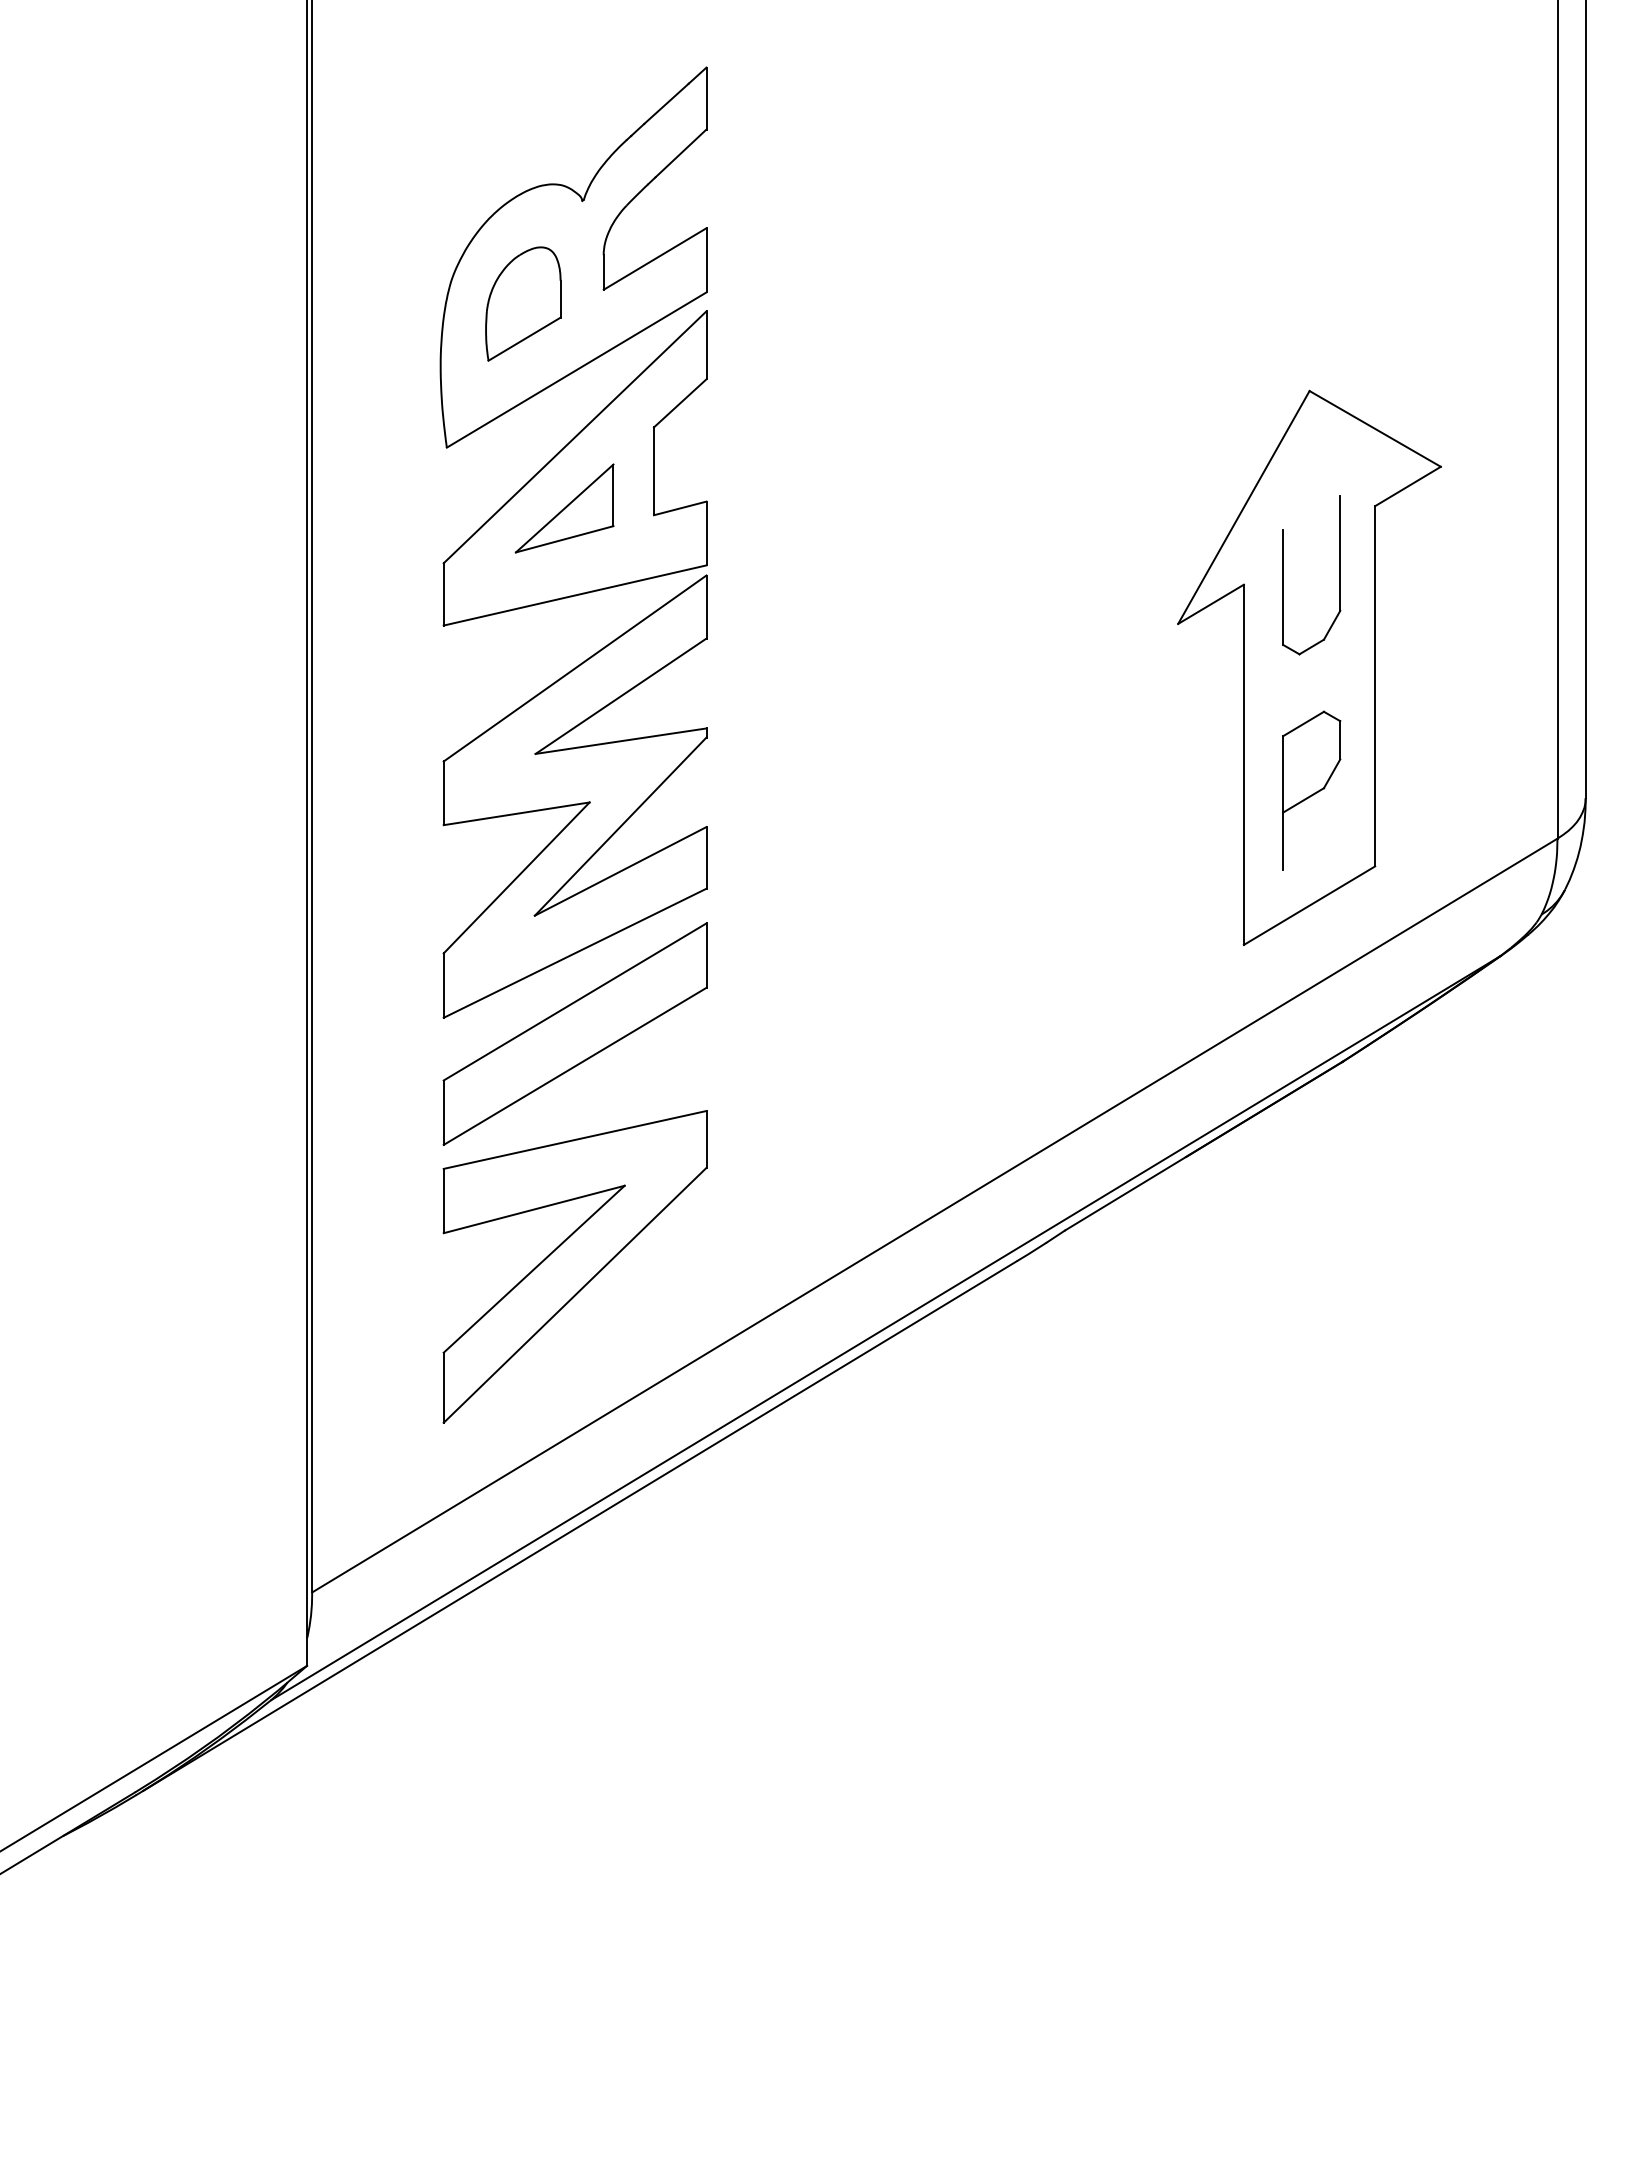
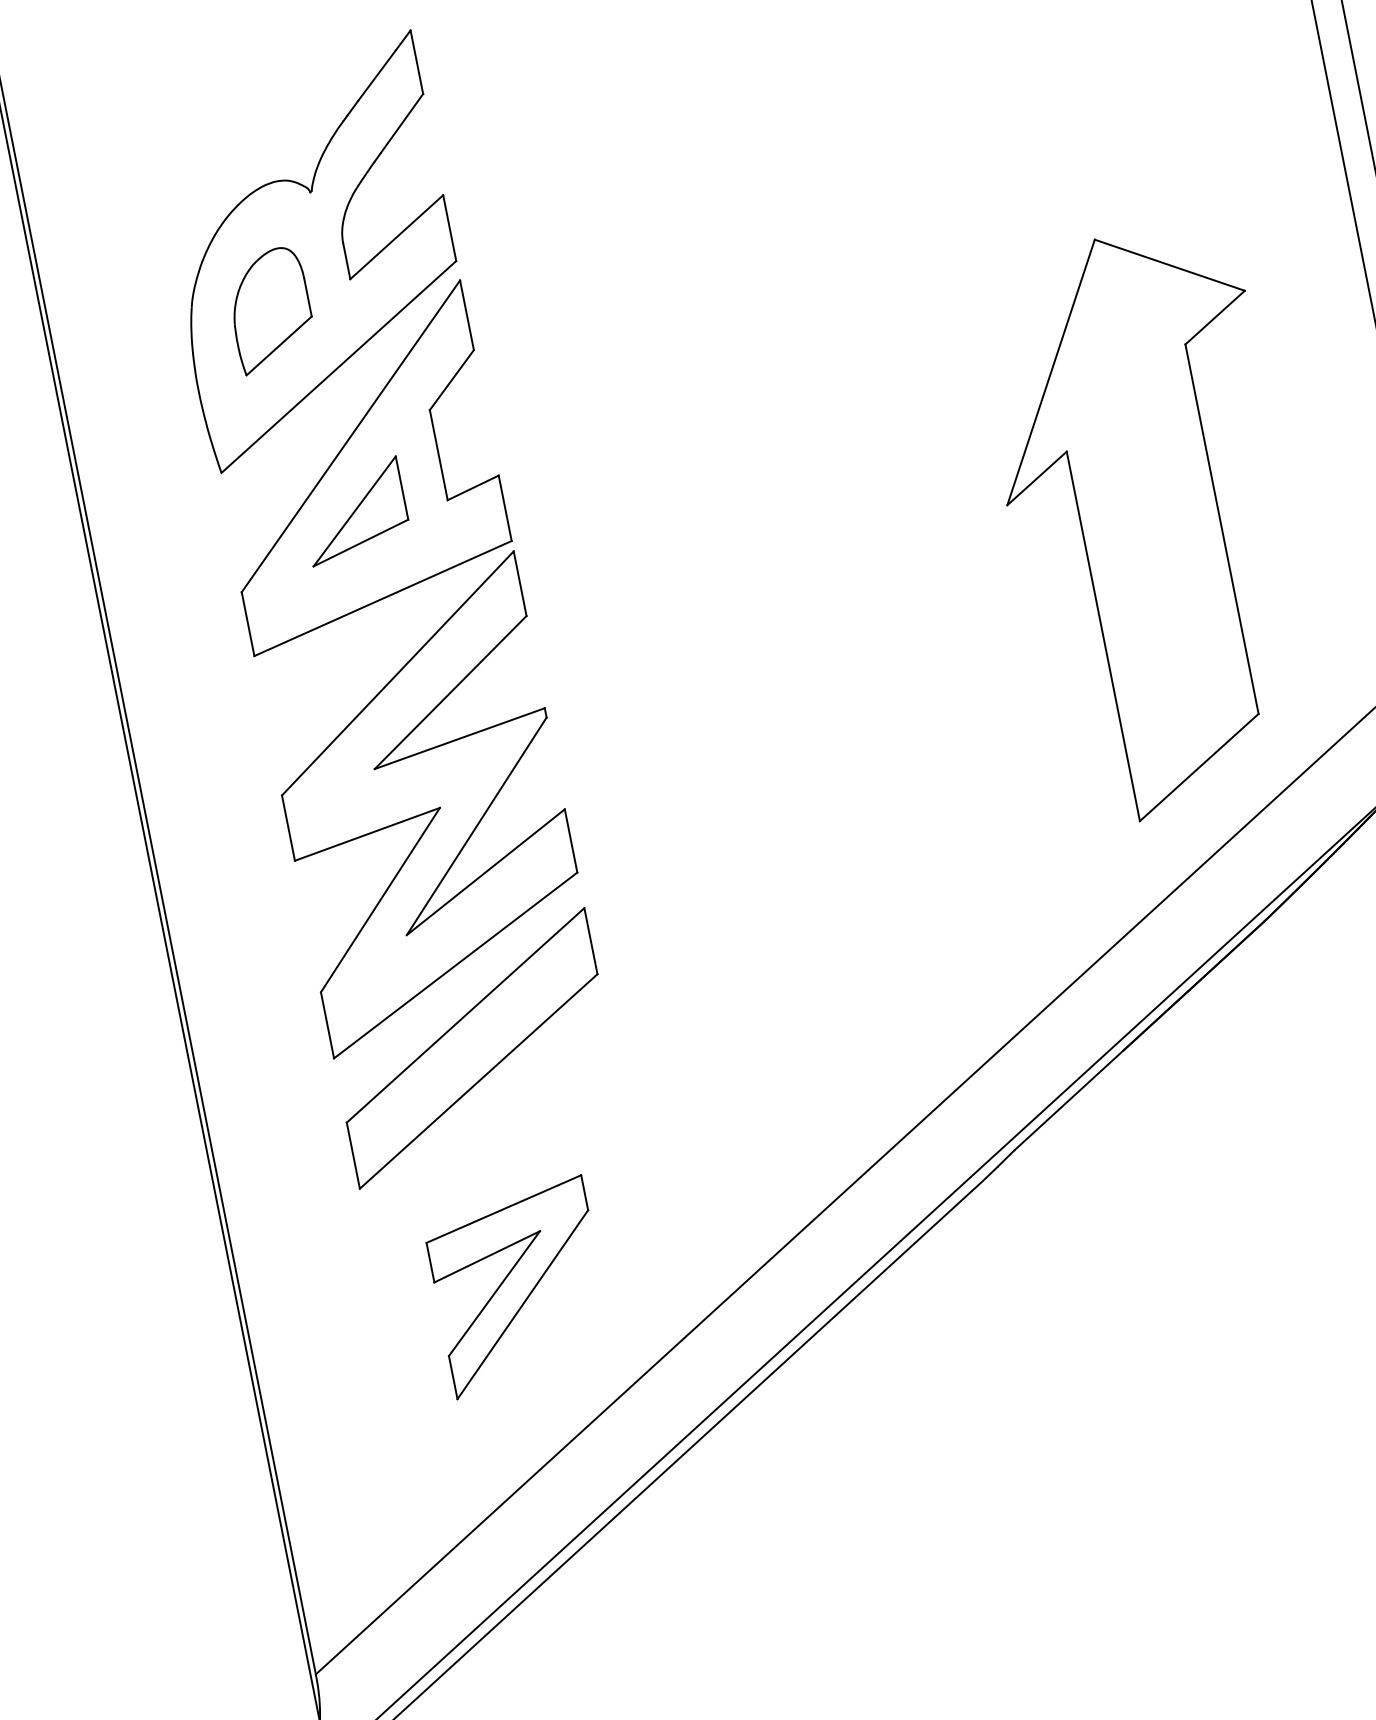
part: (1283, 575) -> (1105, 434), removed
part: (1311, 790) -> (1177, 649), removed
part: (574, 1266) -> (518, 1286), size x0.6

